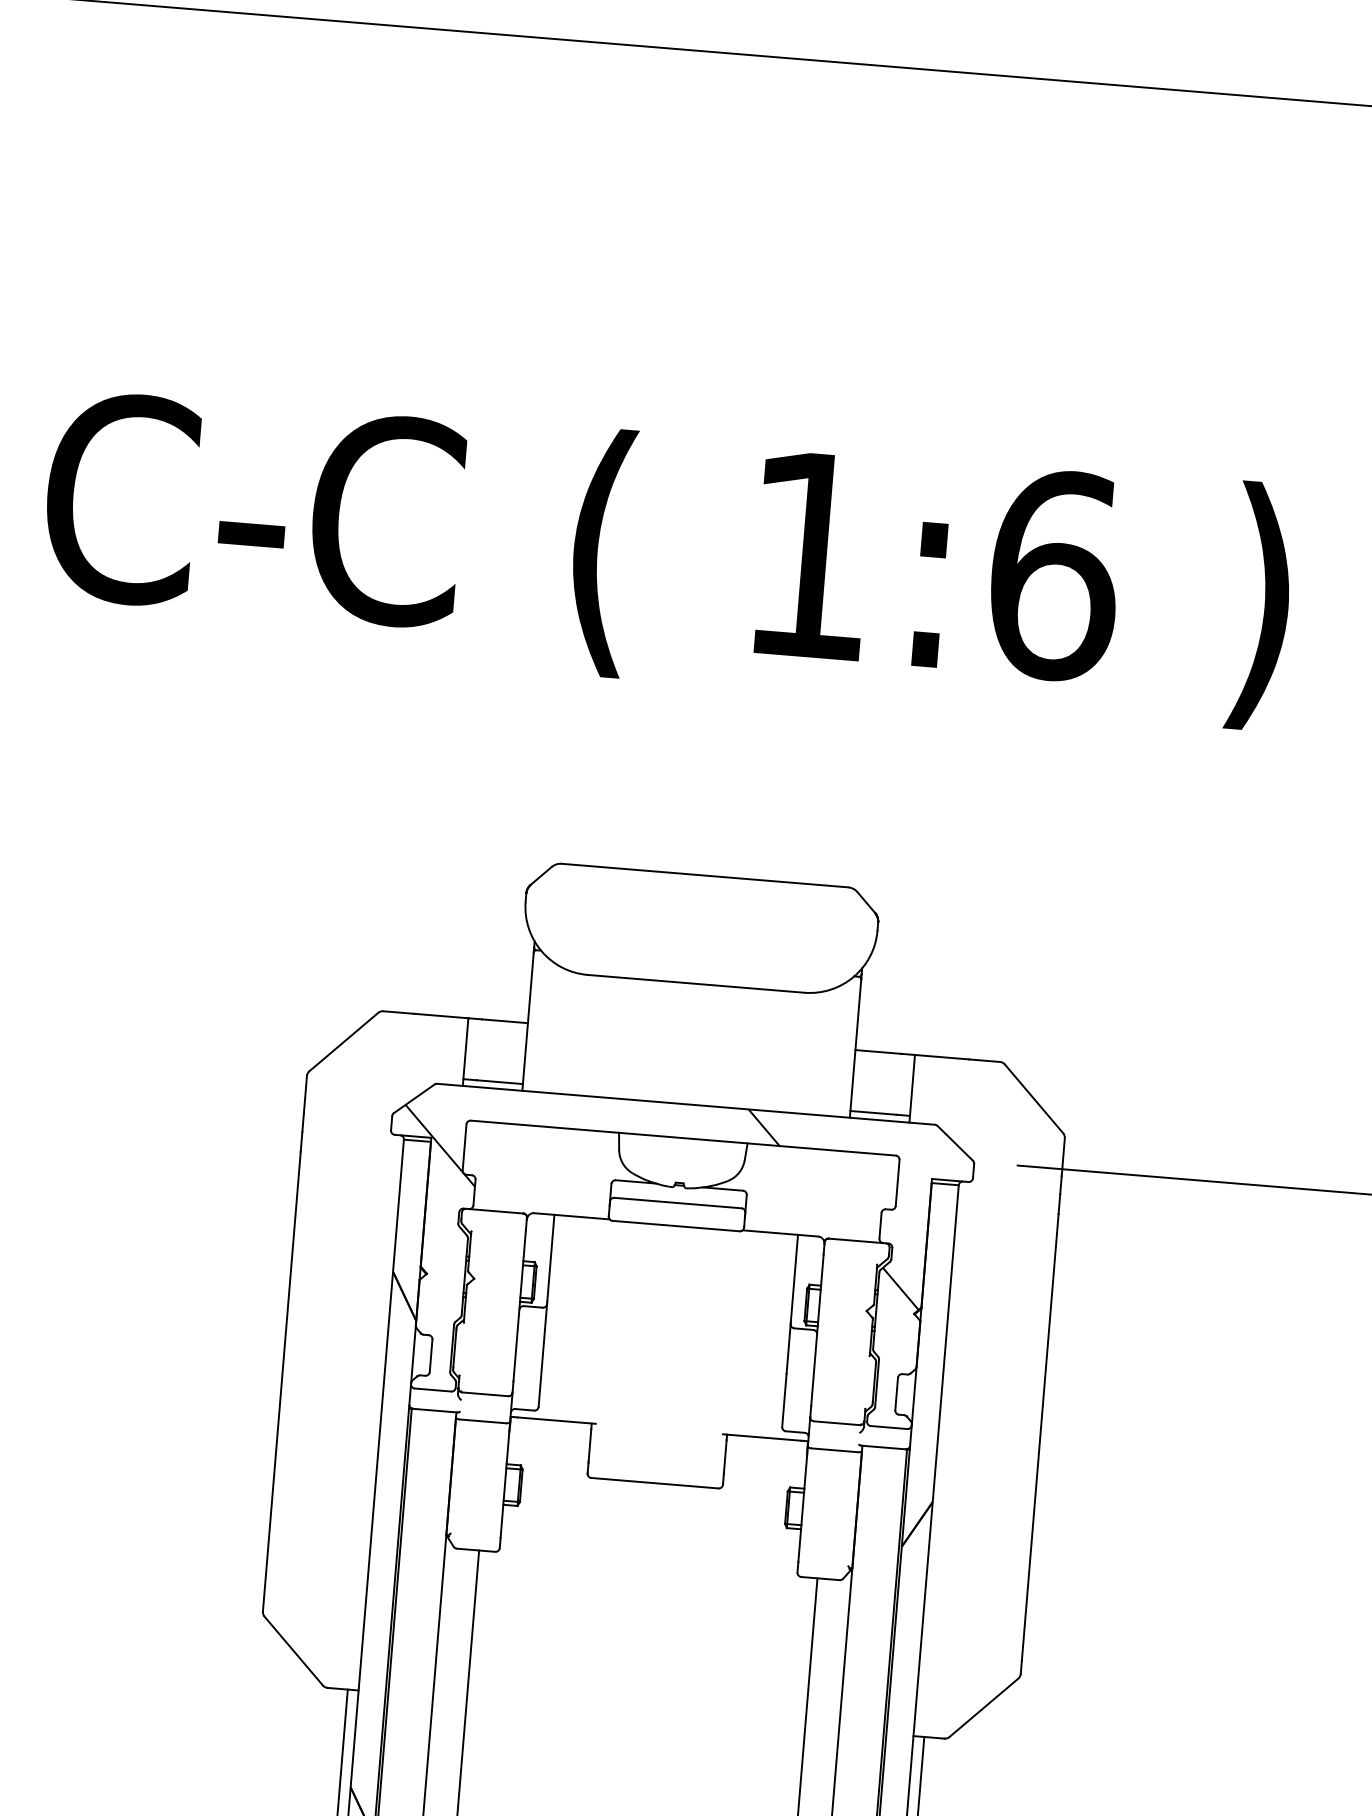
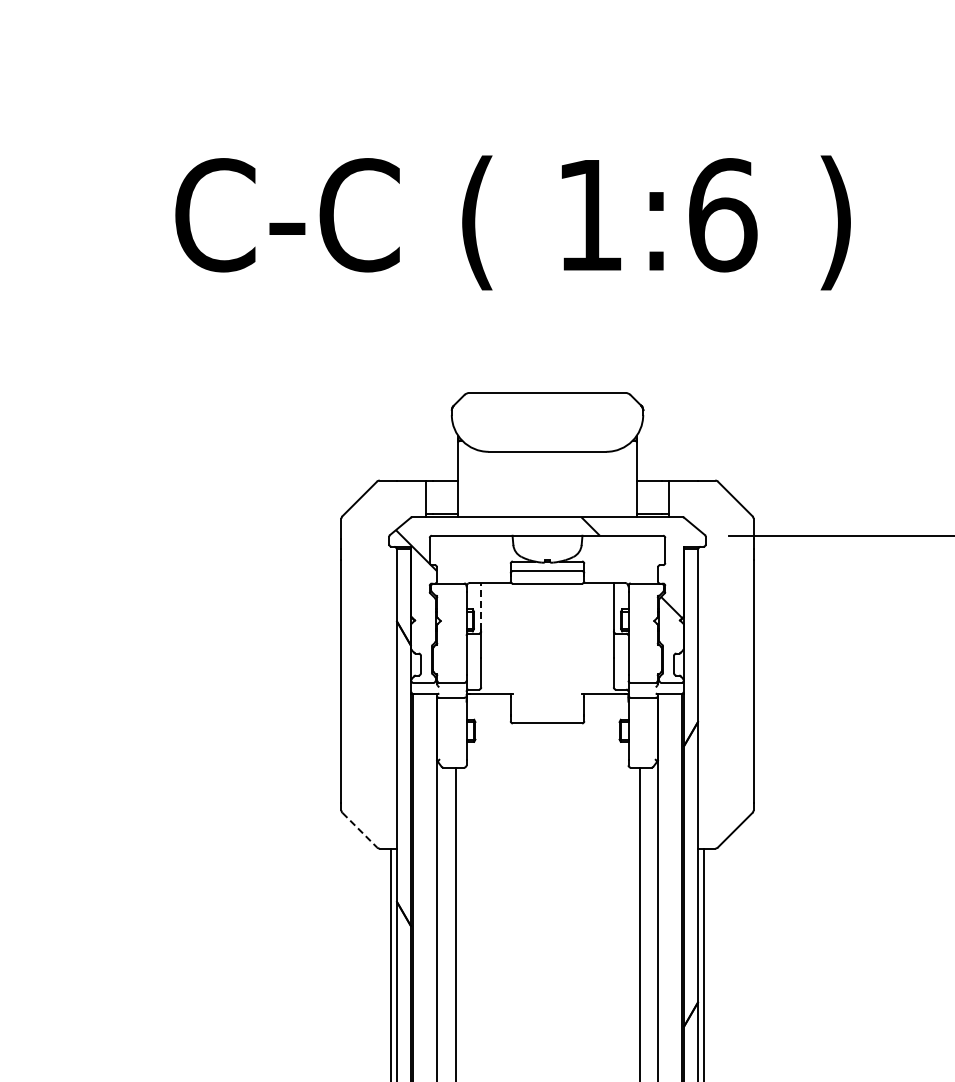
line: (551, 1258) -> (481, 606), solid -> dashed
line: (293, 1651) -> (359, 830), solid -> dashed

